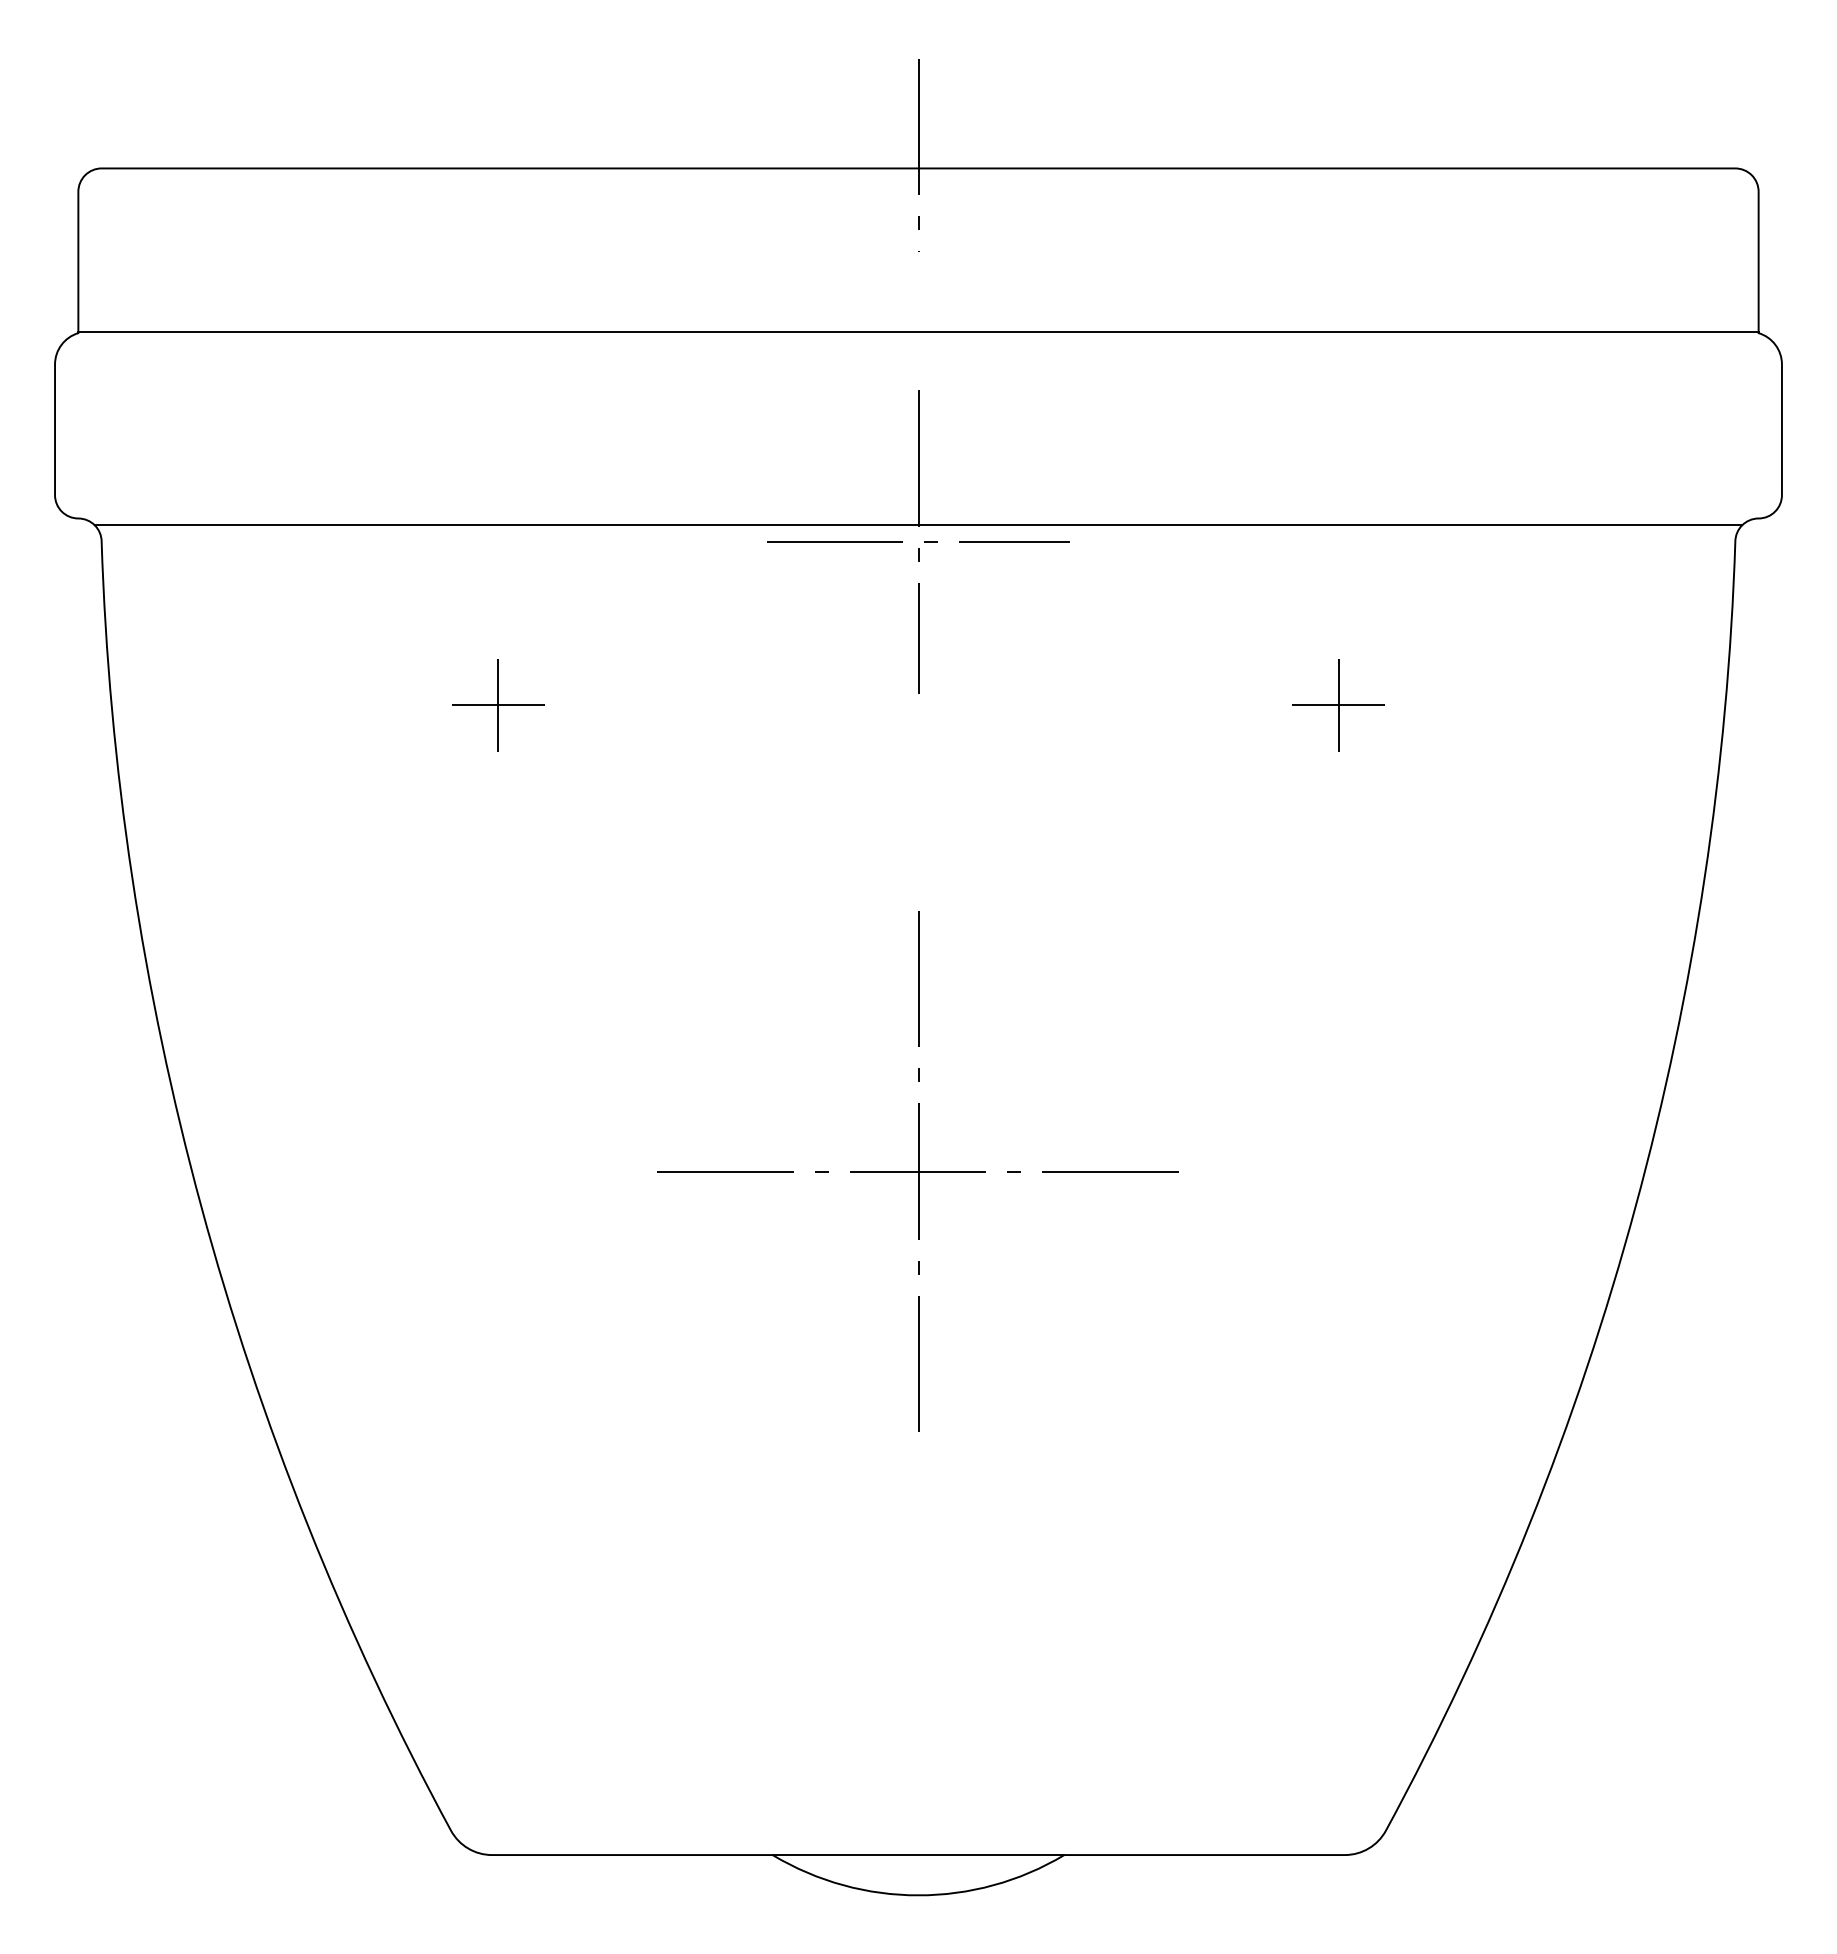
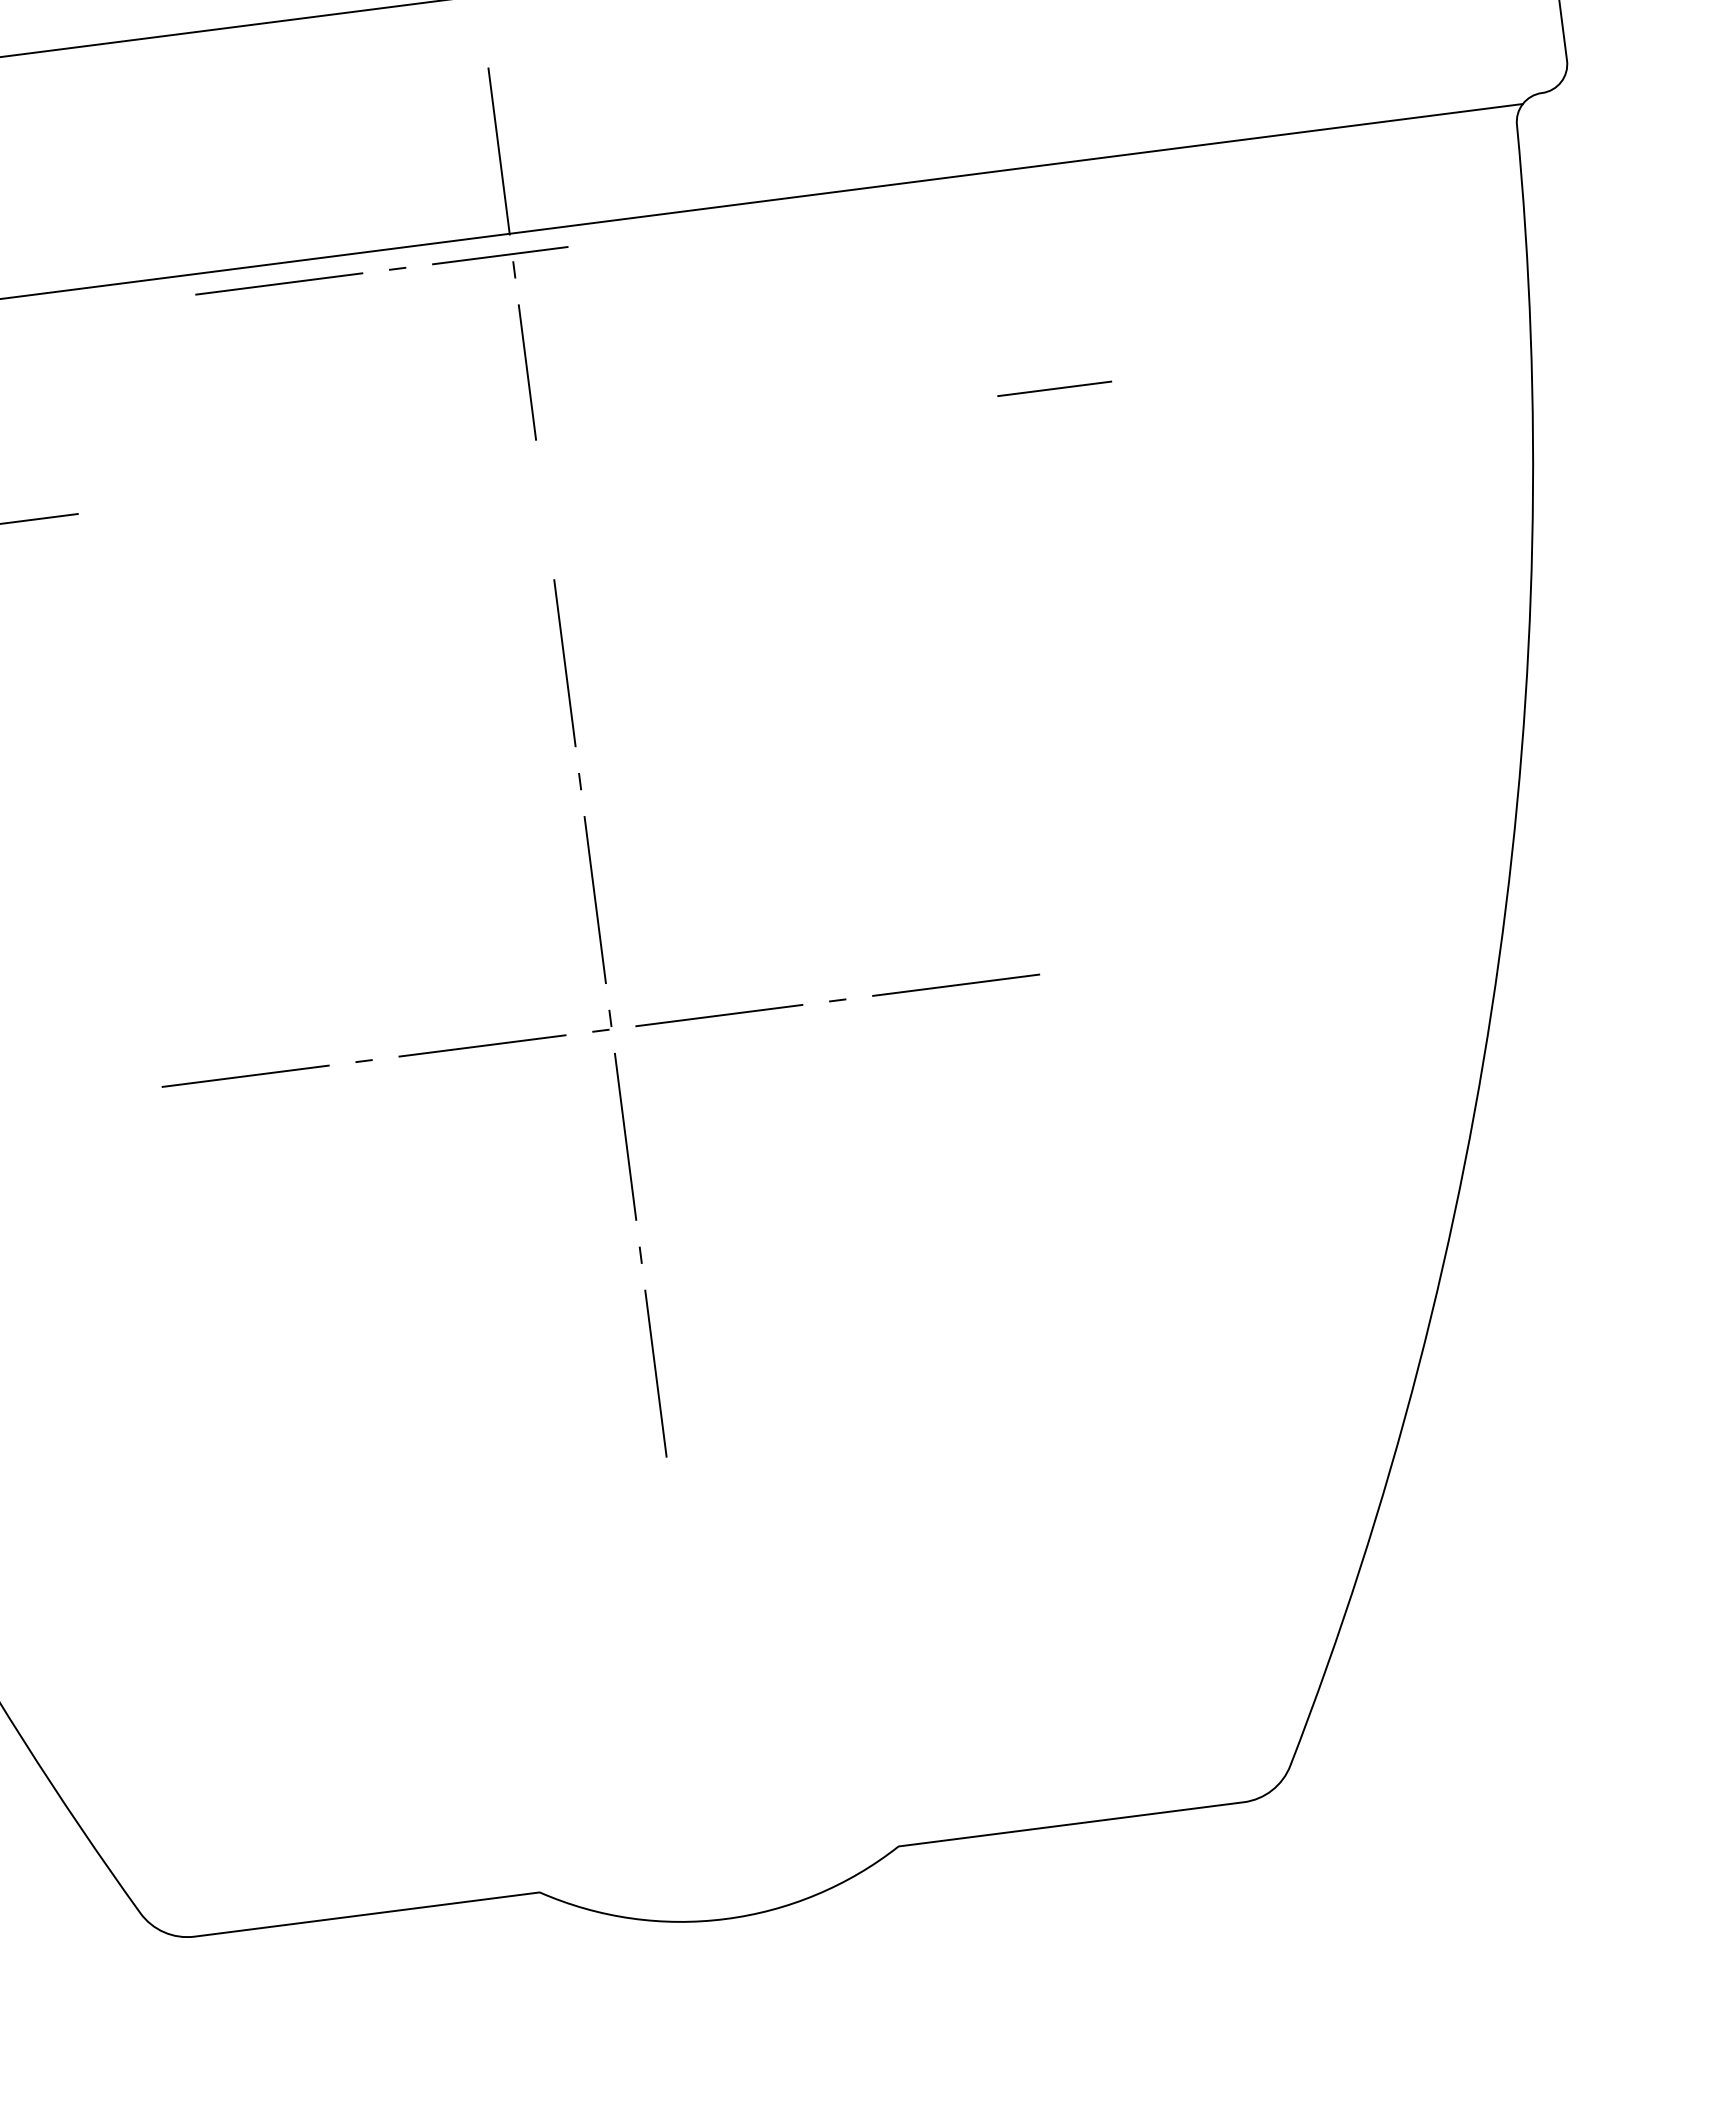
line: (924, 541) -> (389, 269), moved
line: (498, 704) -> (21, 520), removed
line: (1338, 704) -> (1054, 388), removed
part: (917, 1171) -> (610, 1028), size x1.4
line: (918, 1855) -> (719, 1870), removed

